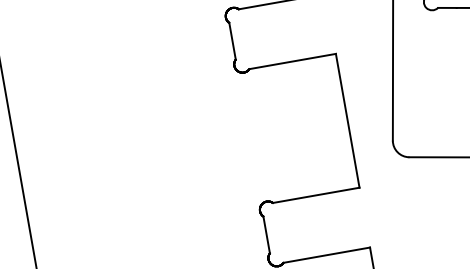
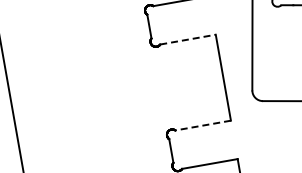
line: (293, 61) -> (188, 39), solid -> dashed
line: (315, 195) -> (202, 125), solid -> dashed

